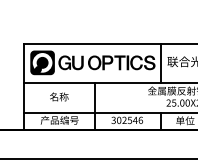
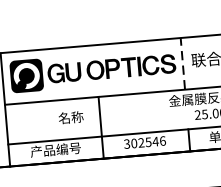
line: (160, 62) -> (182, 62), solid -> dashed
text: (59, 96) -> (71, 116), moved

